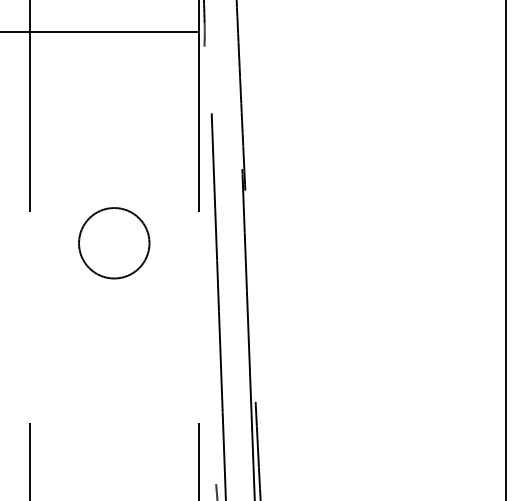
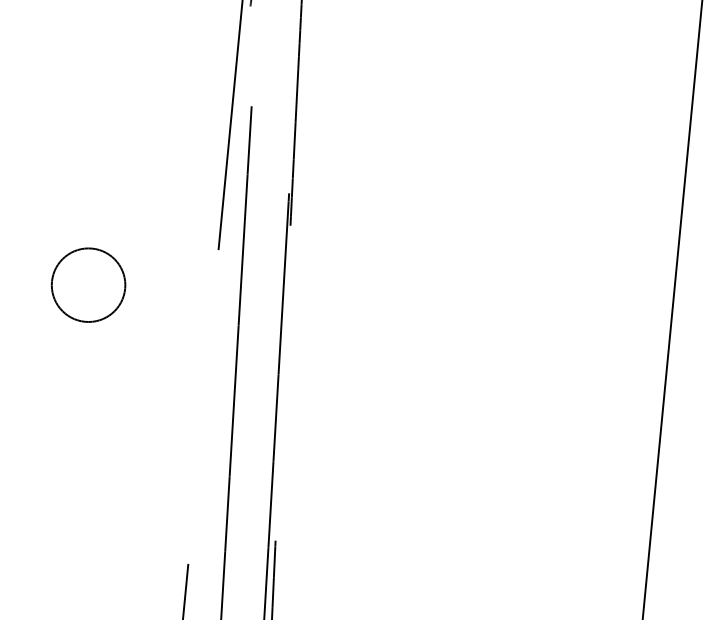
circle: (114, 243) -> (88, 285), size x0.7

